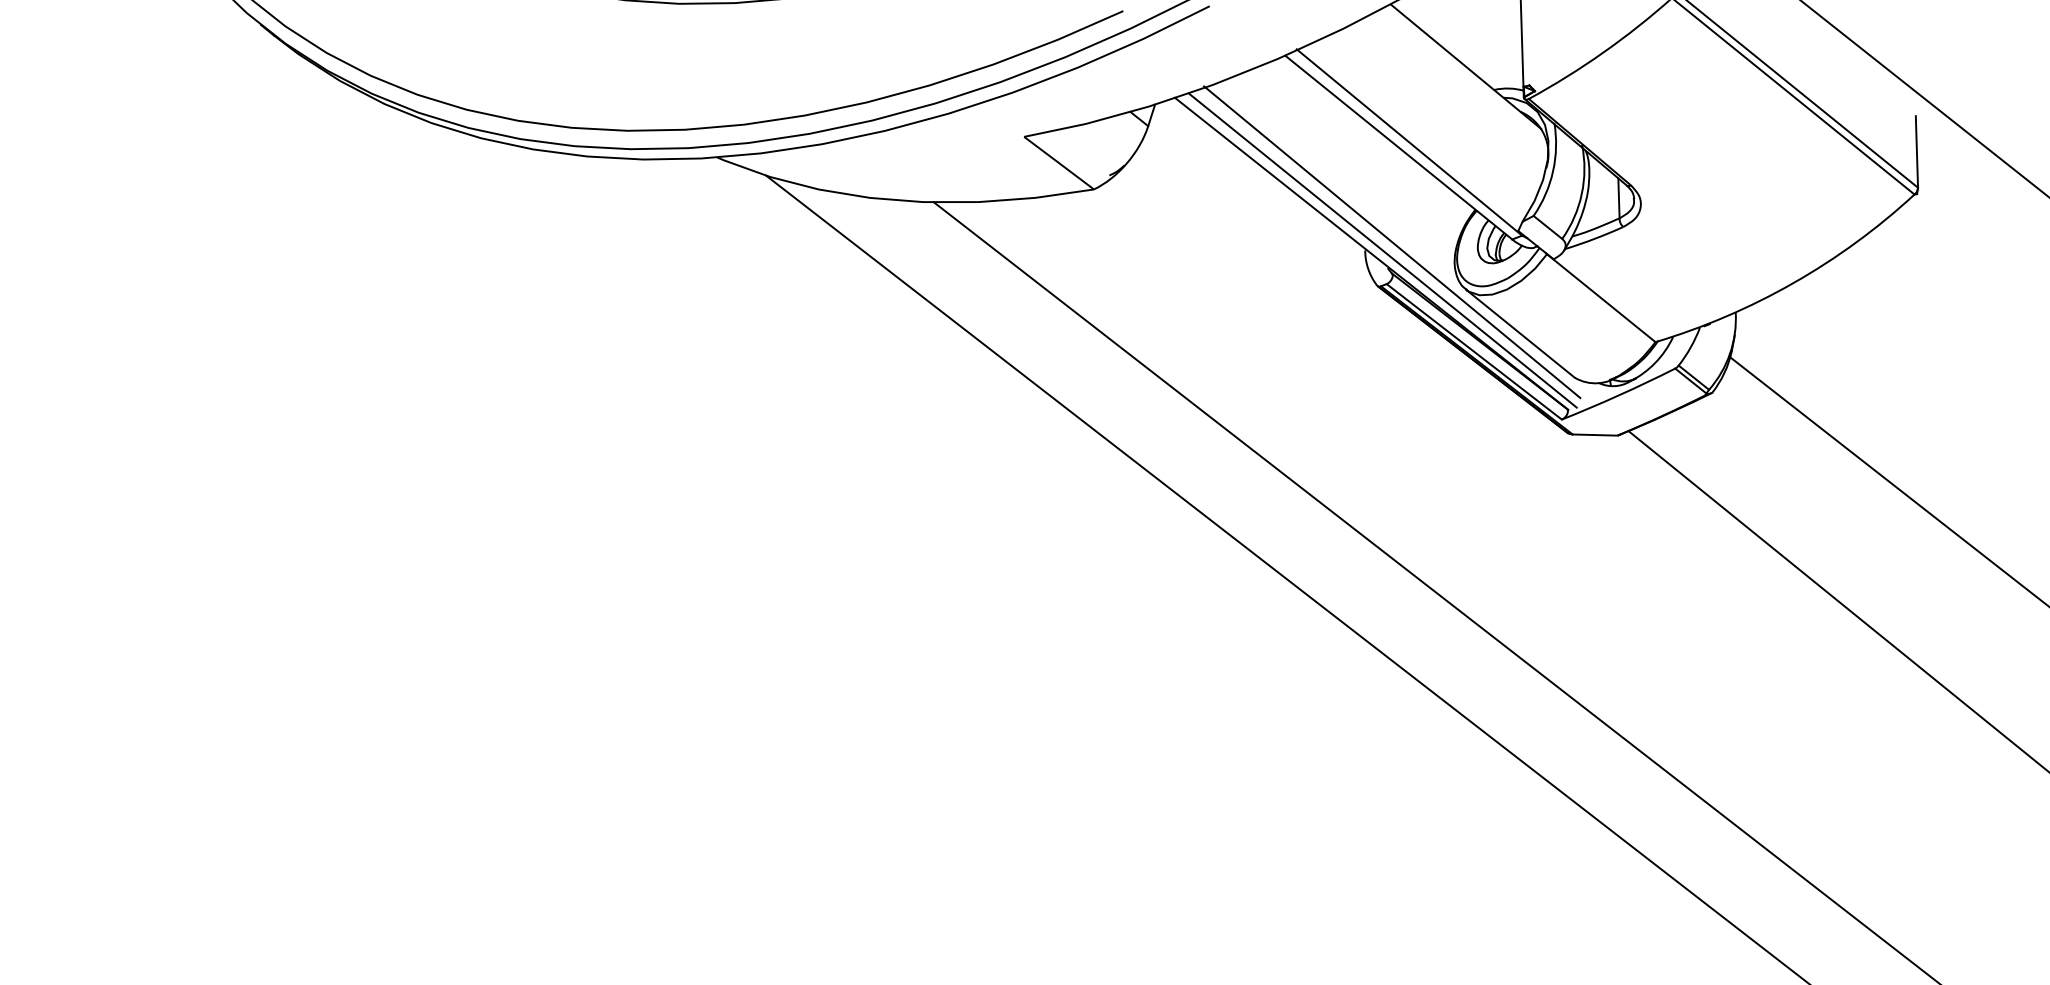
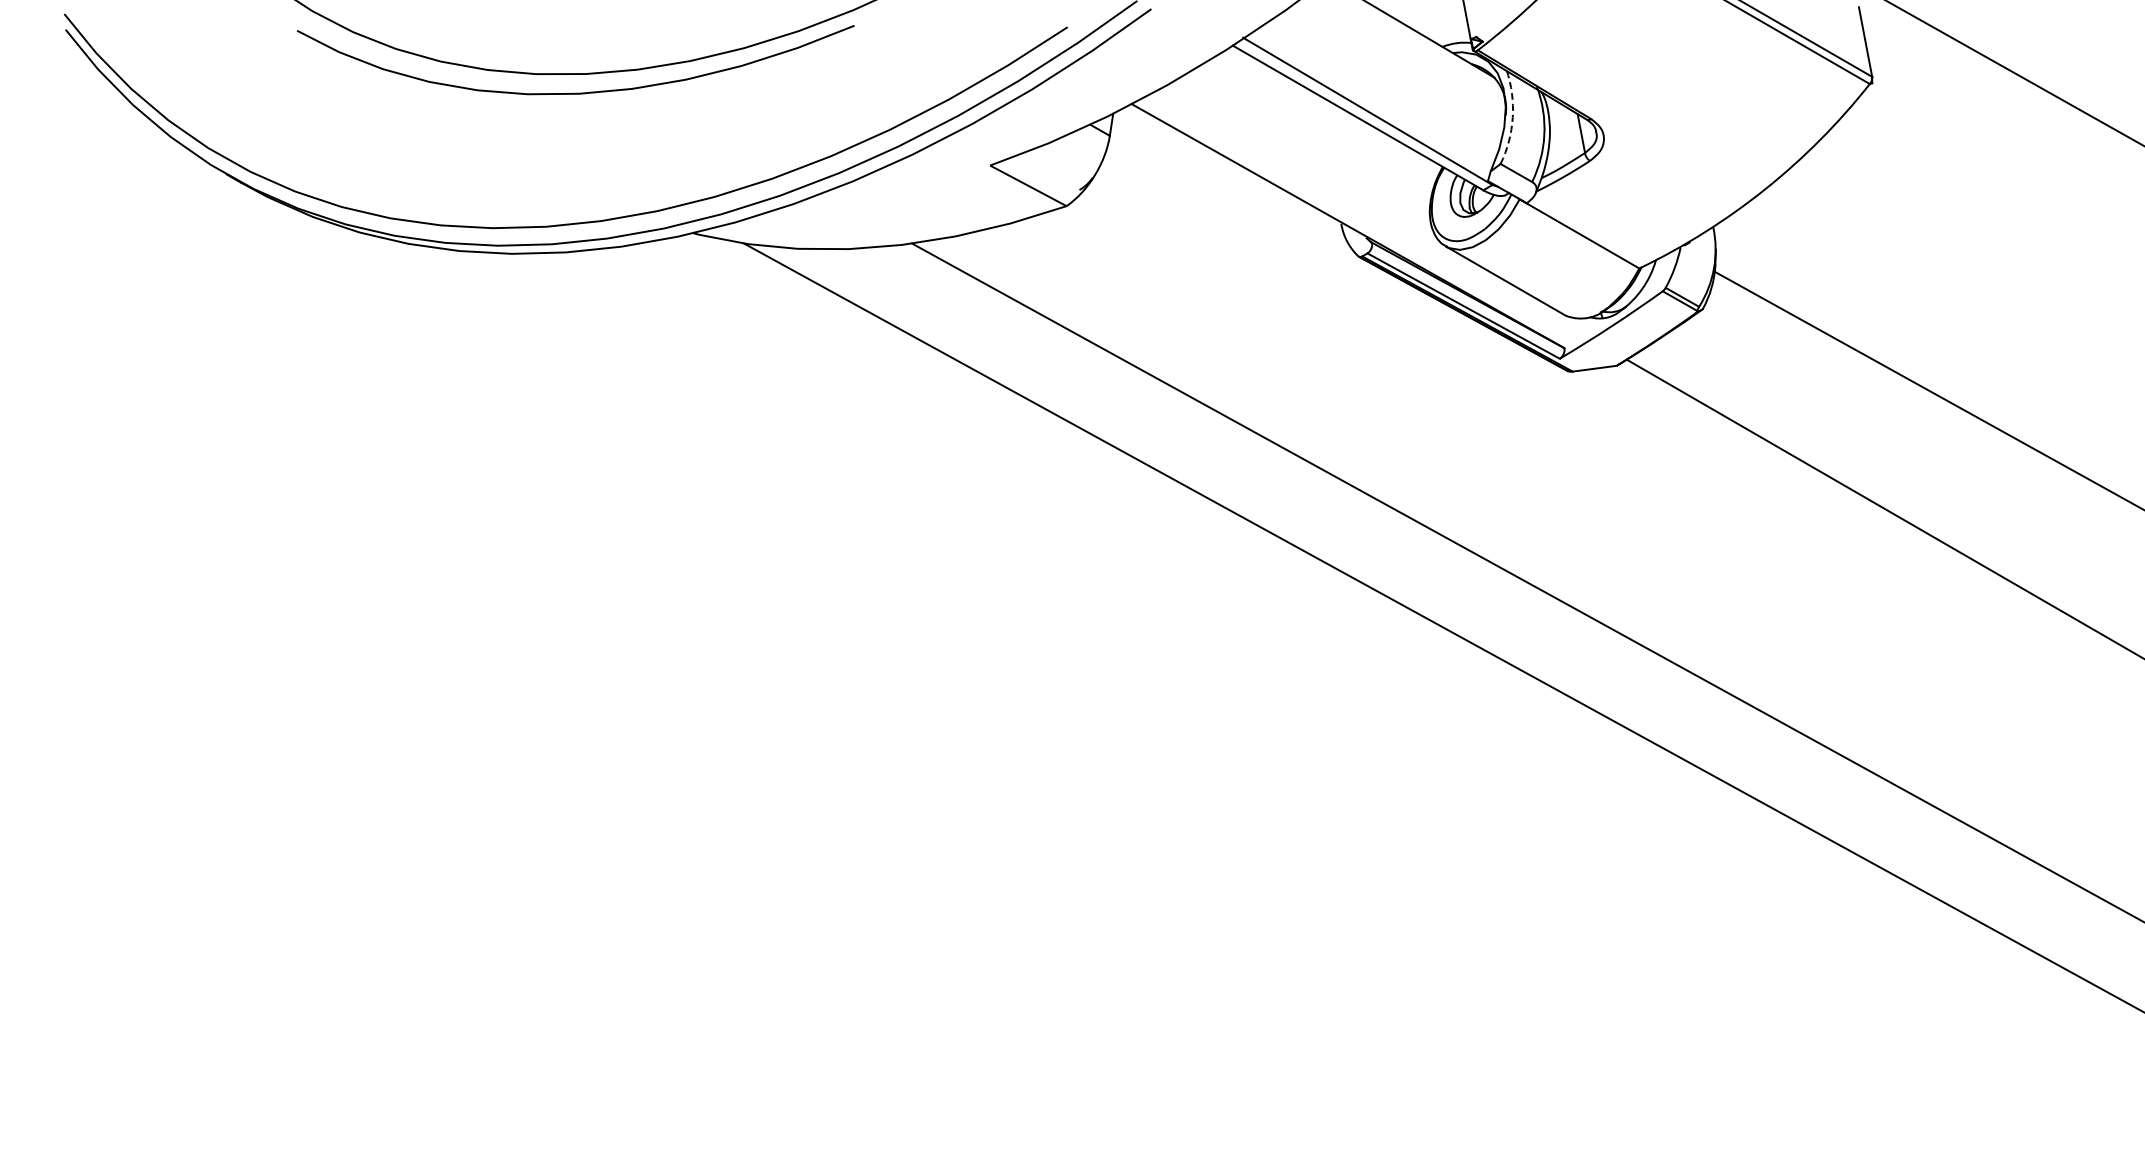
arc: (1552, 171) -> (1512, 117), solid -> dashed
line: (1392, 242) -> (1366, 211), removed
line: (1382, 249) -> (1358, 220), removed

